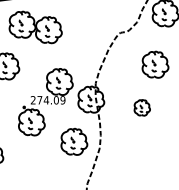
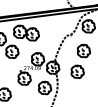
part: (142, 107) -> (77, 71), size x1.67

